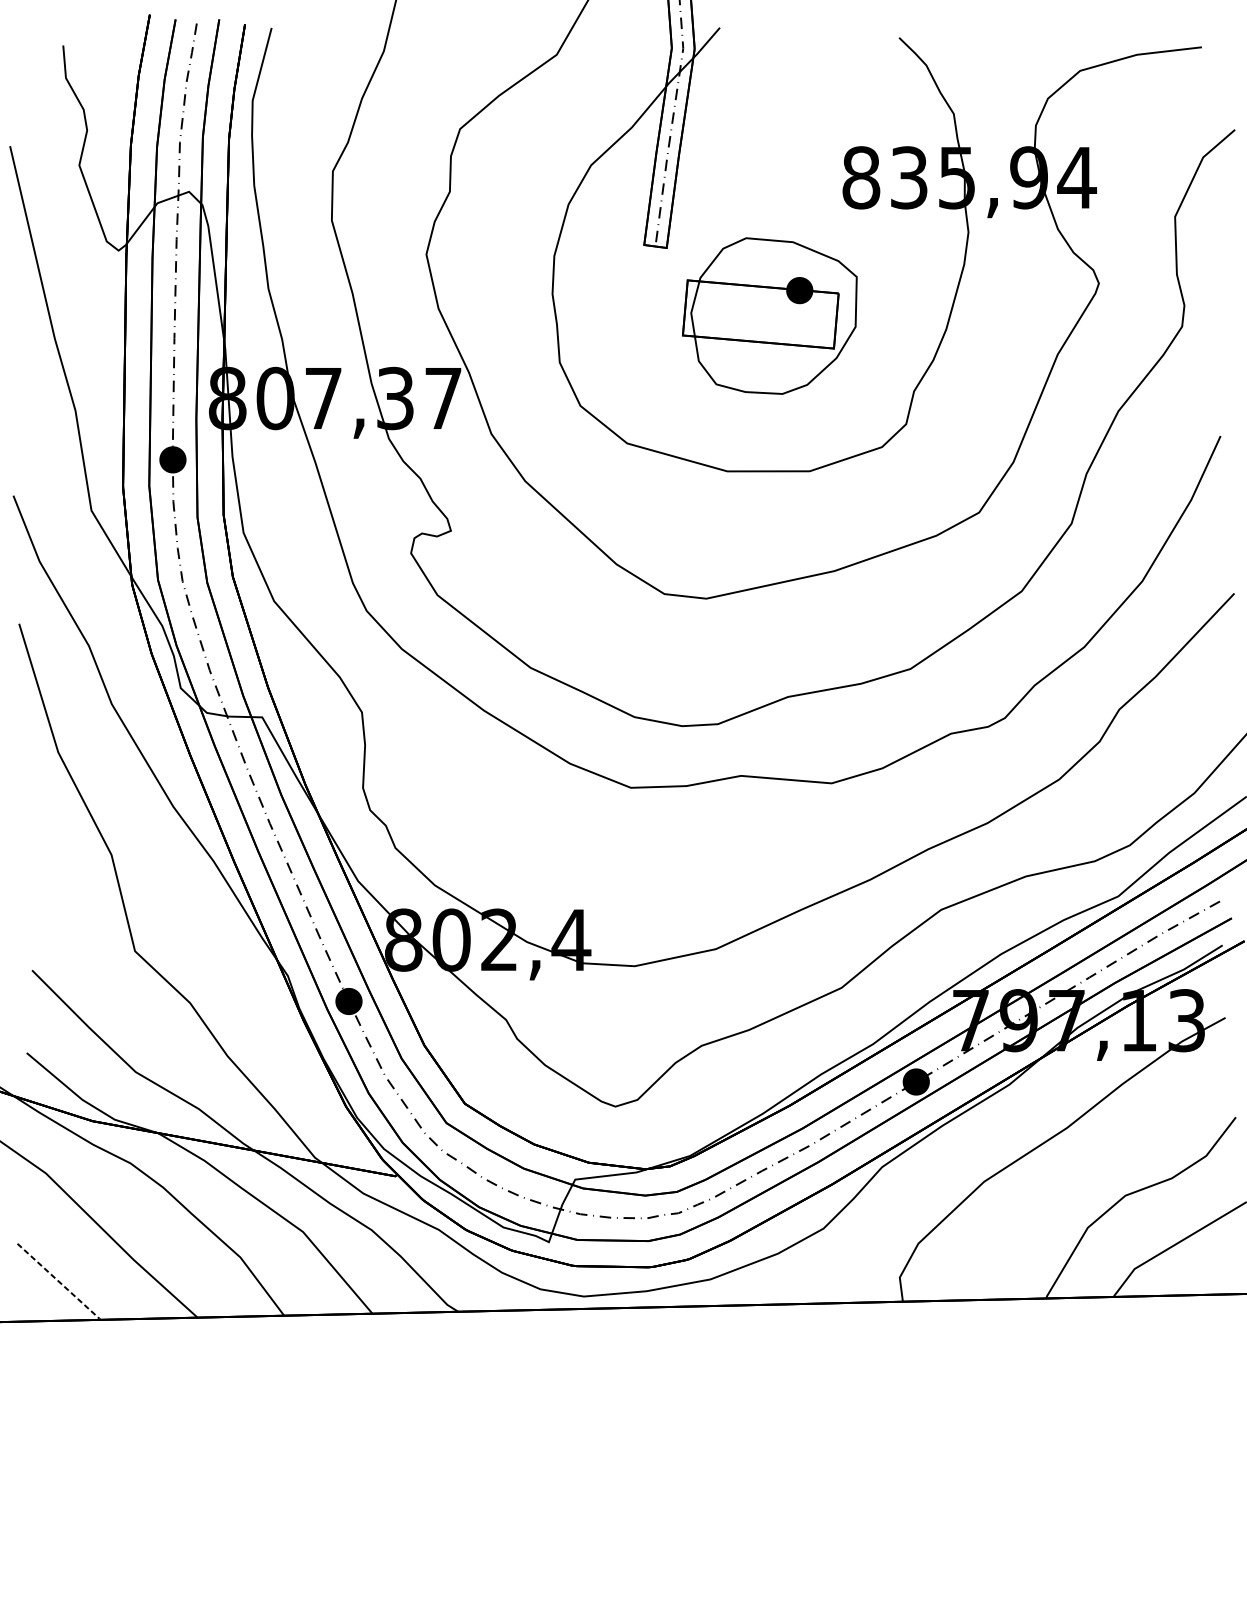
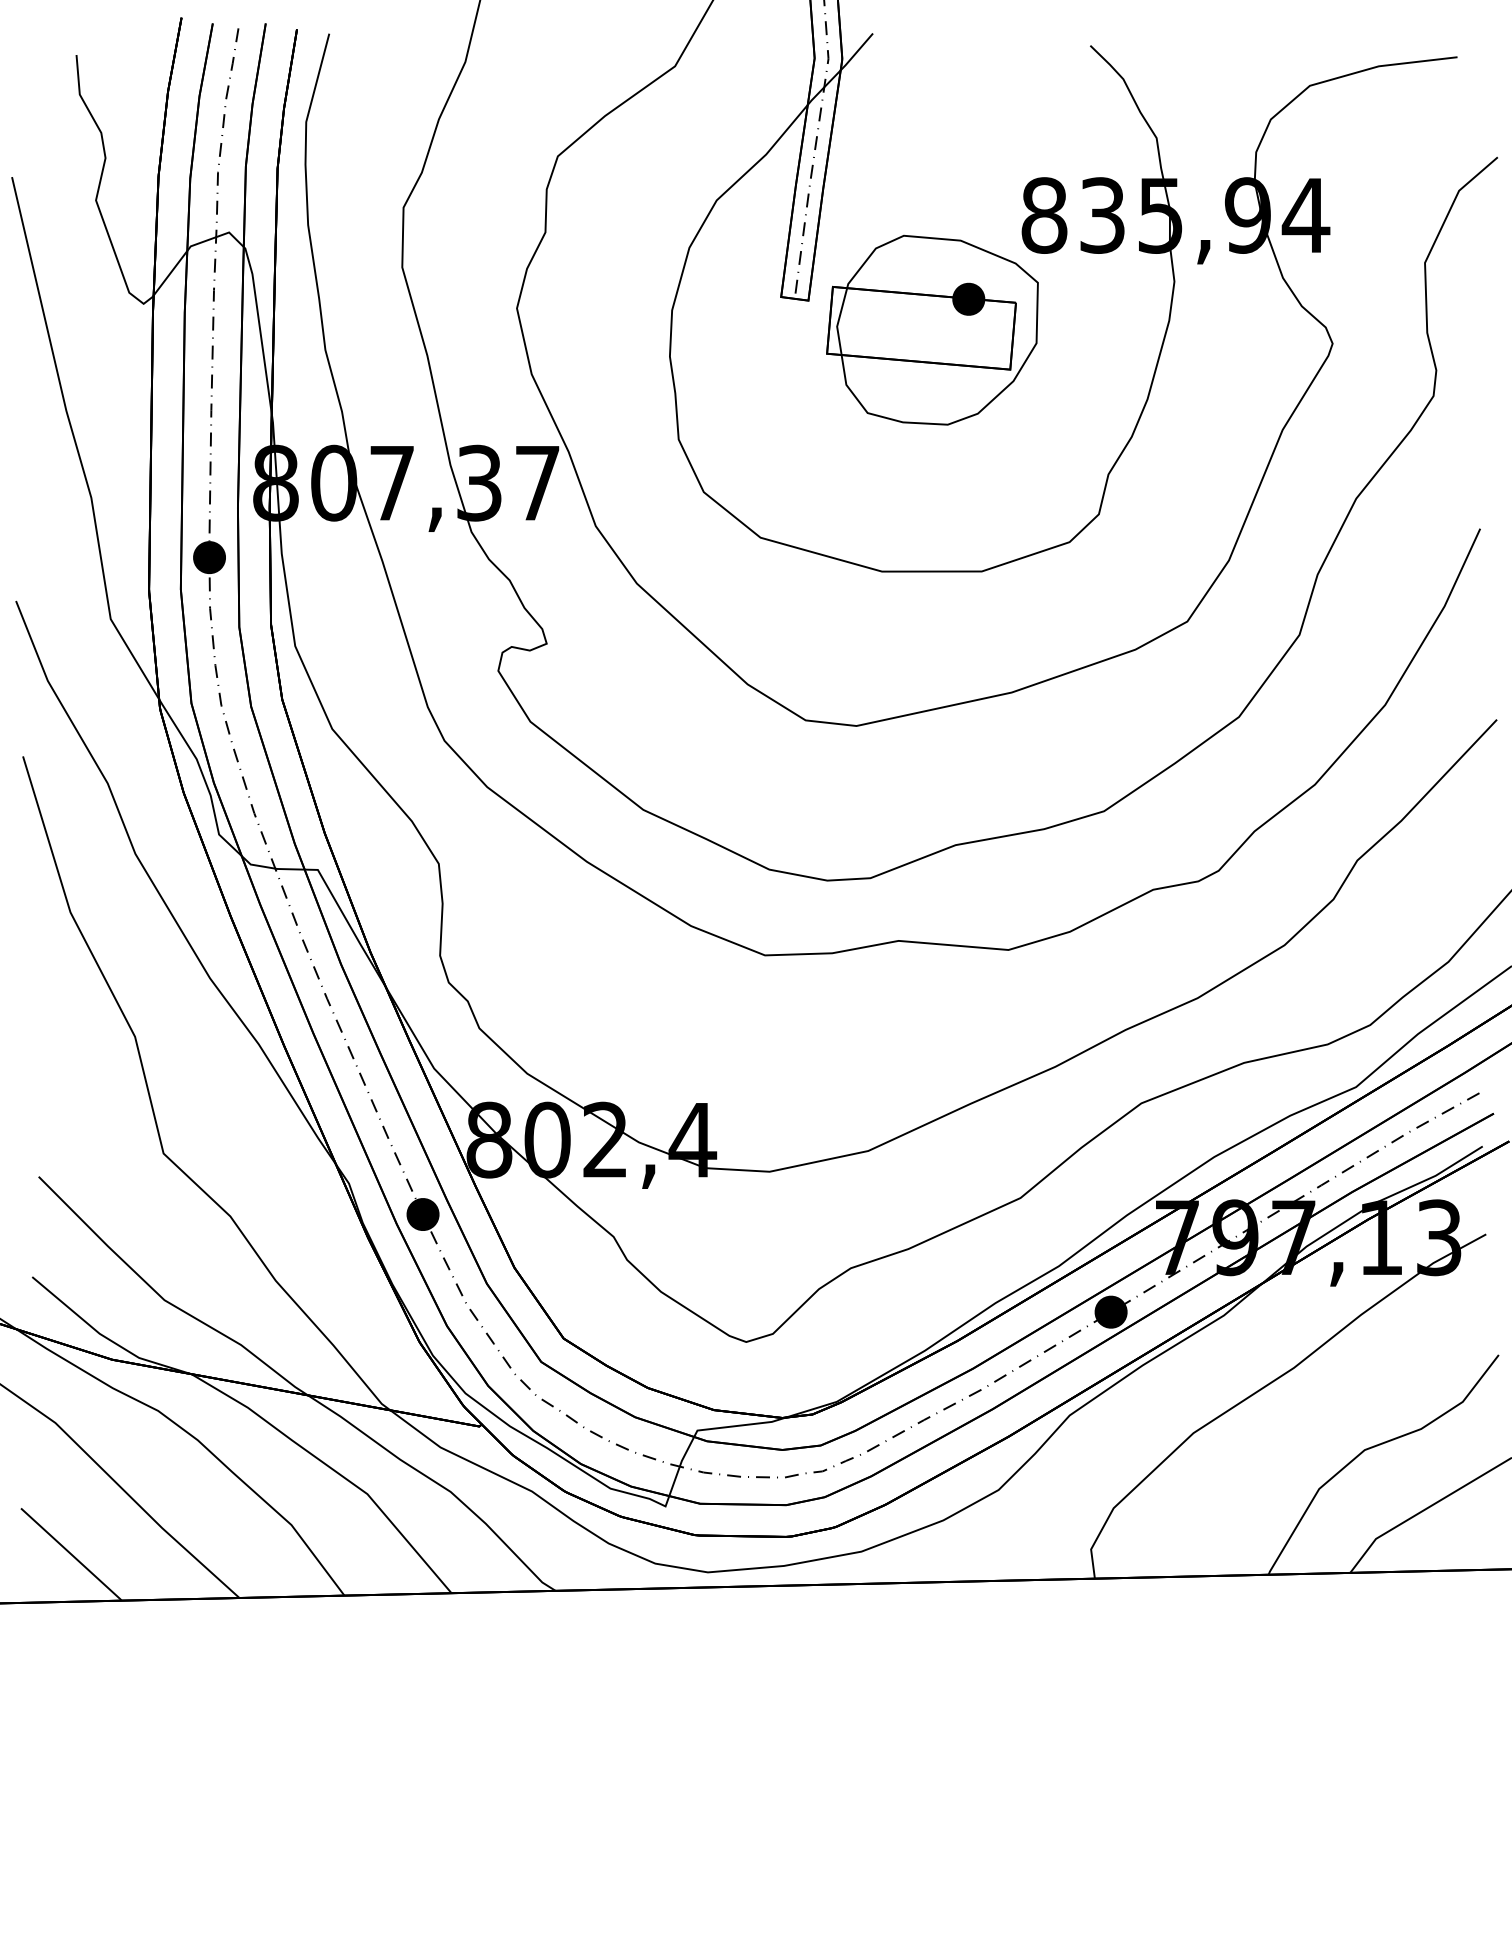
part: (769, 315) -> (932, 329), moved
line: (59, 1281) -> (71, 1554), dashed -> solid

